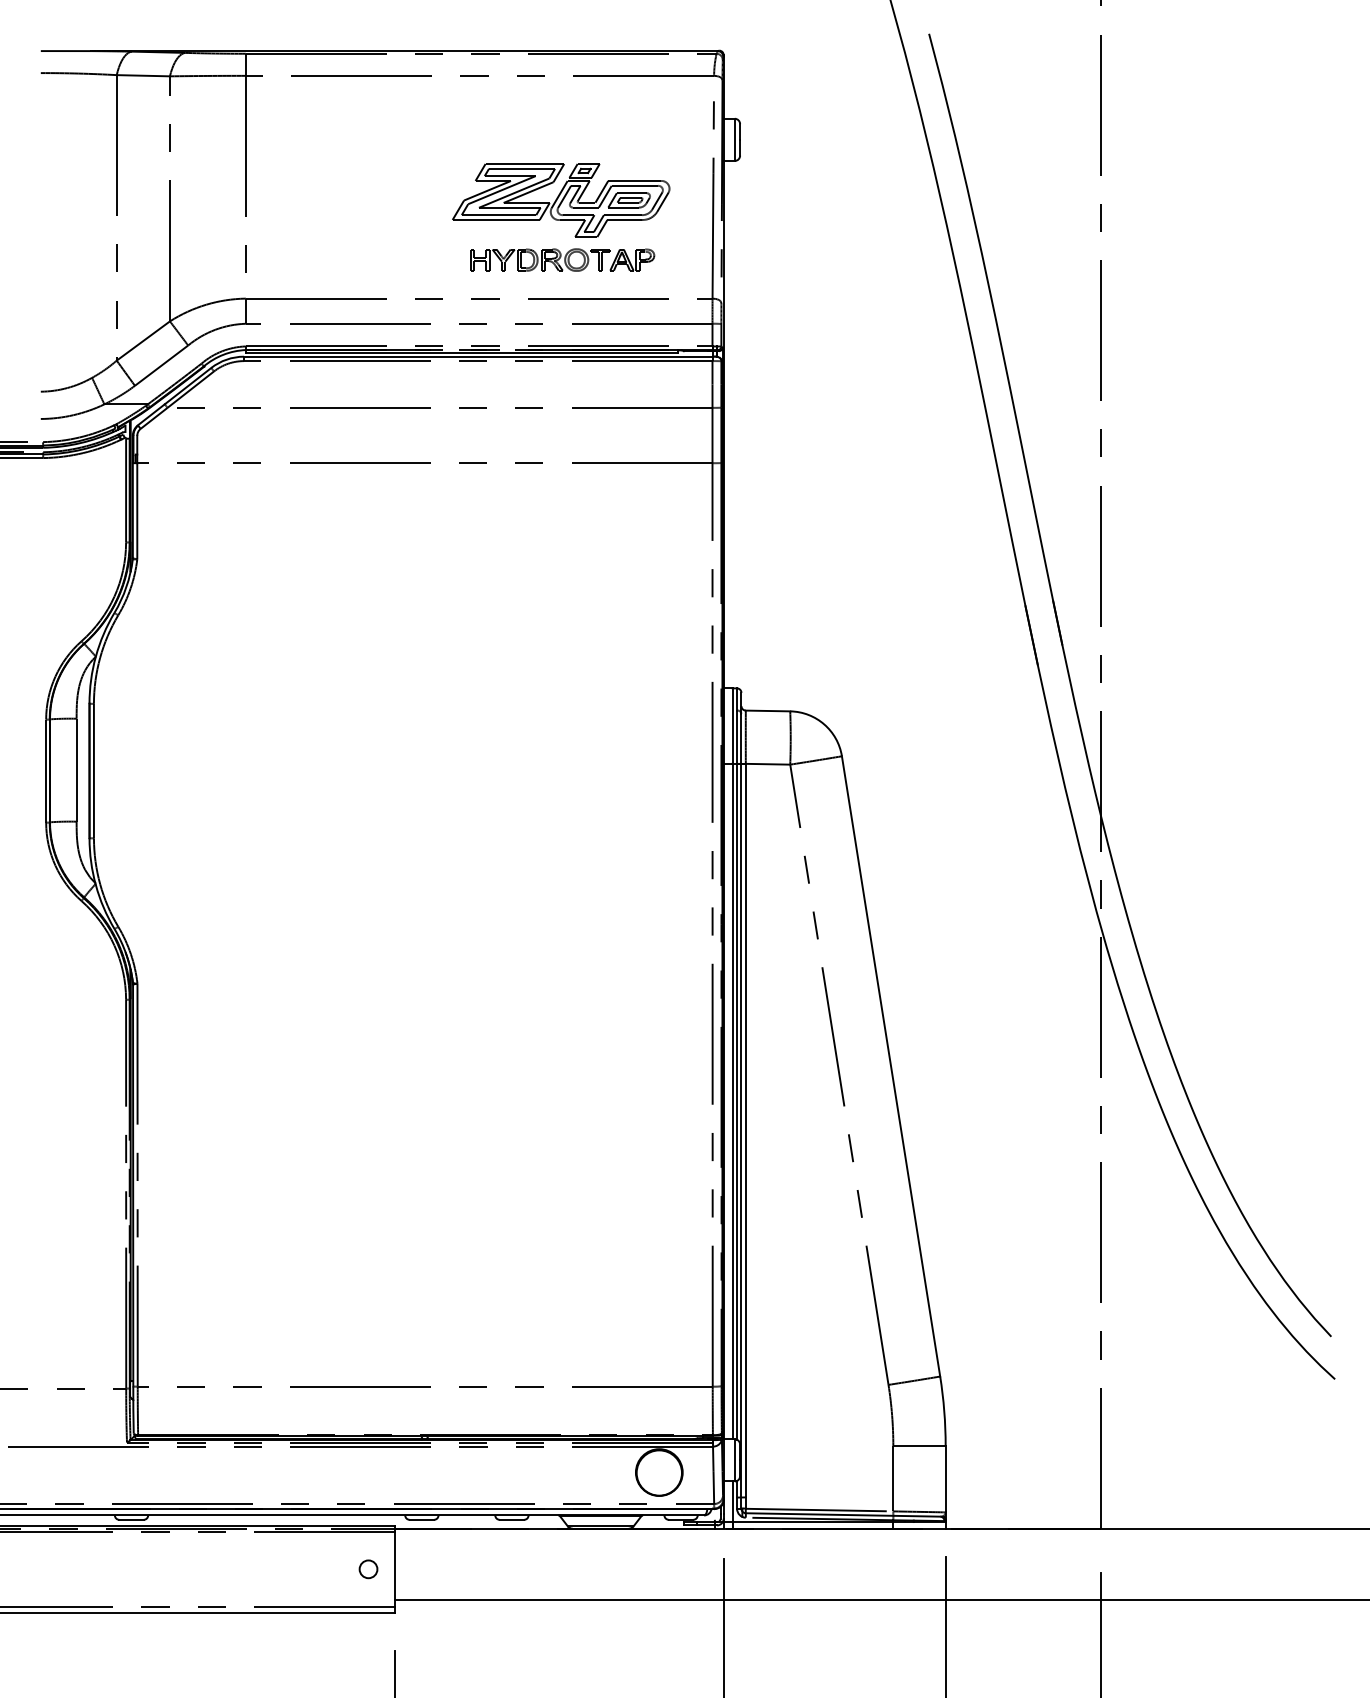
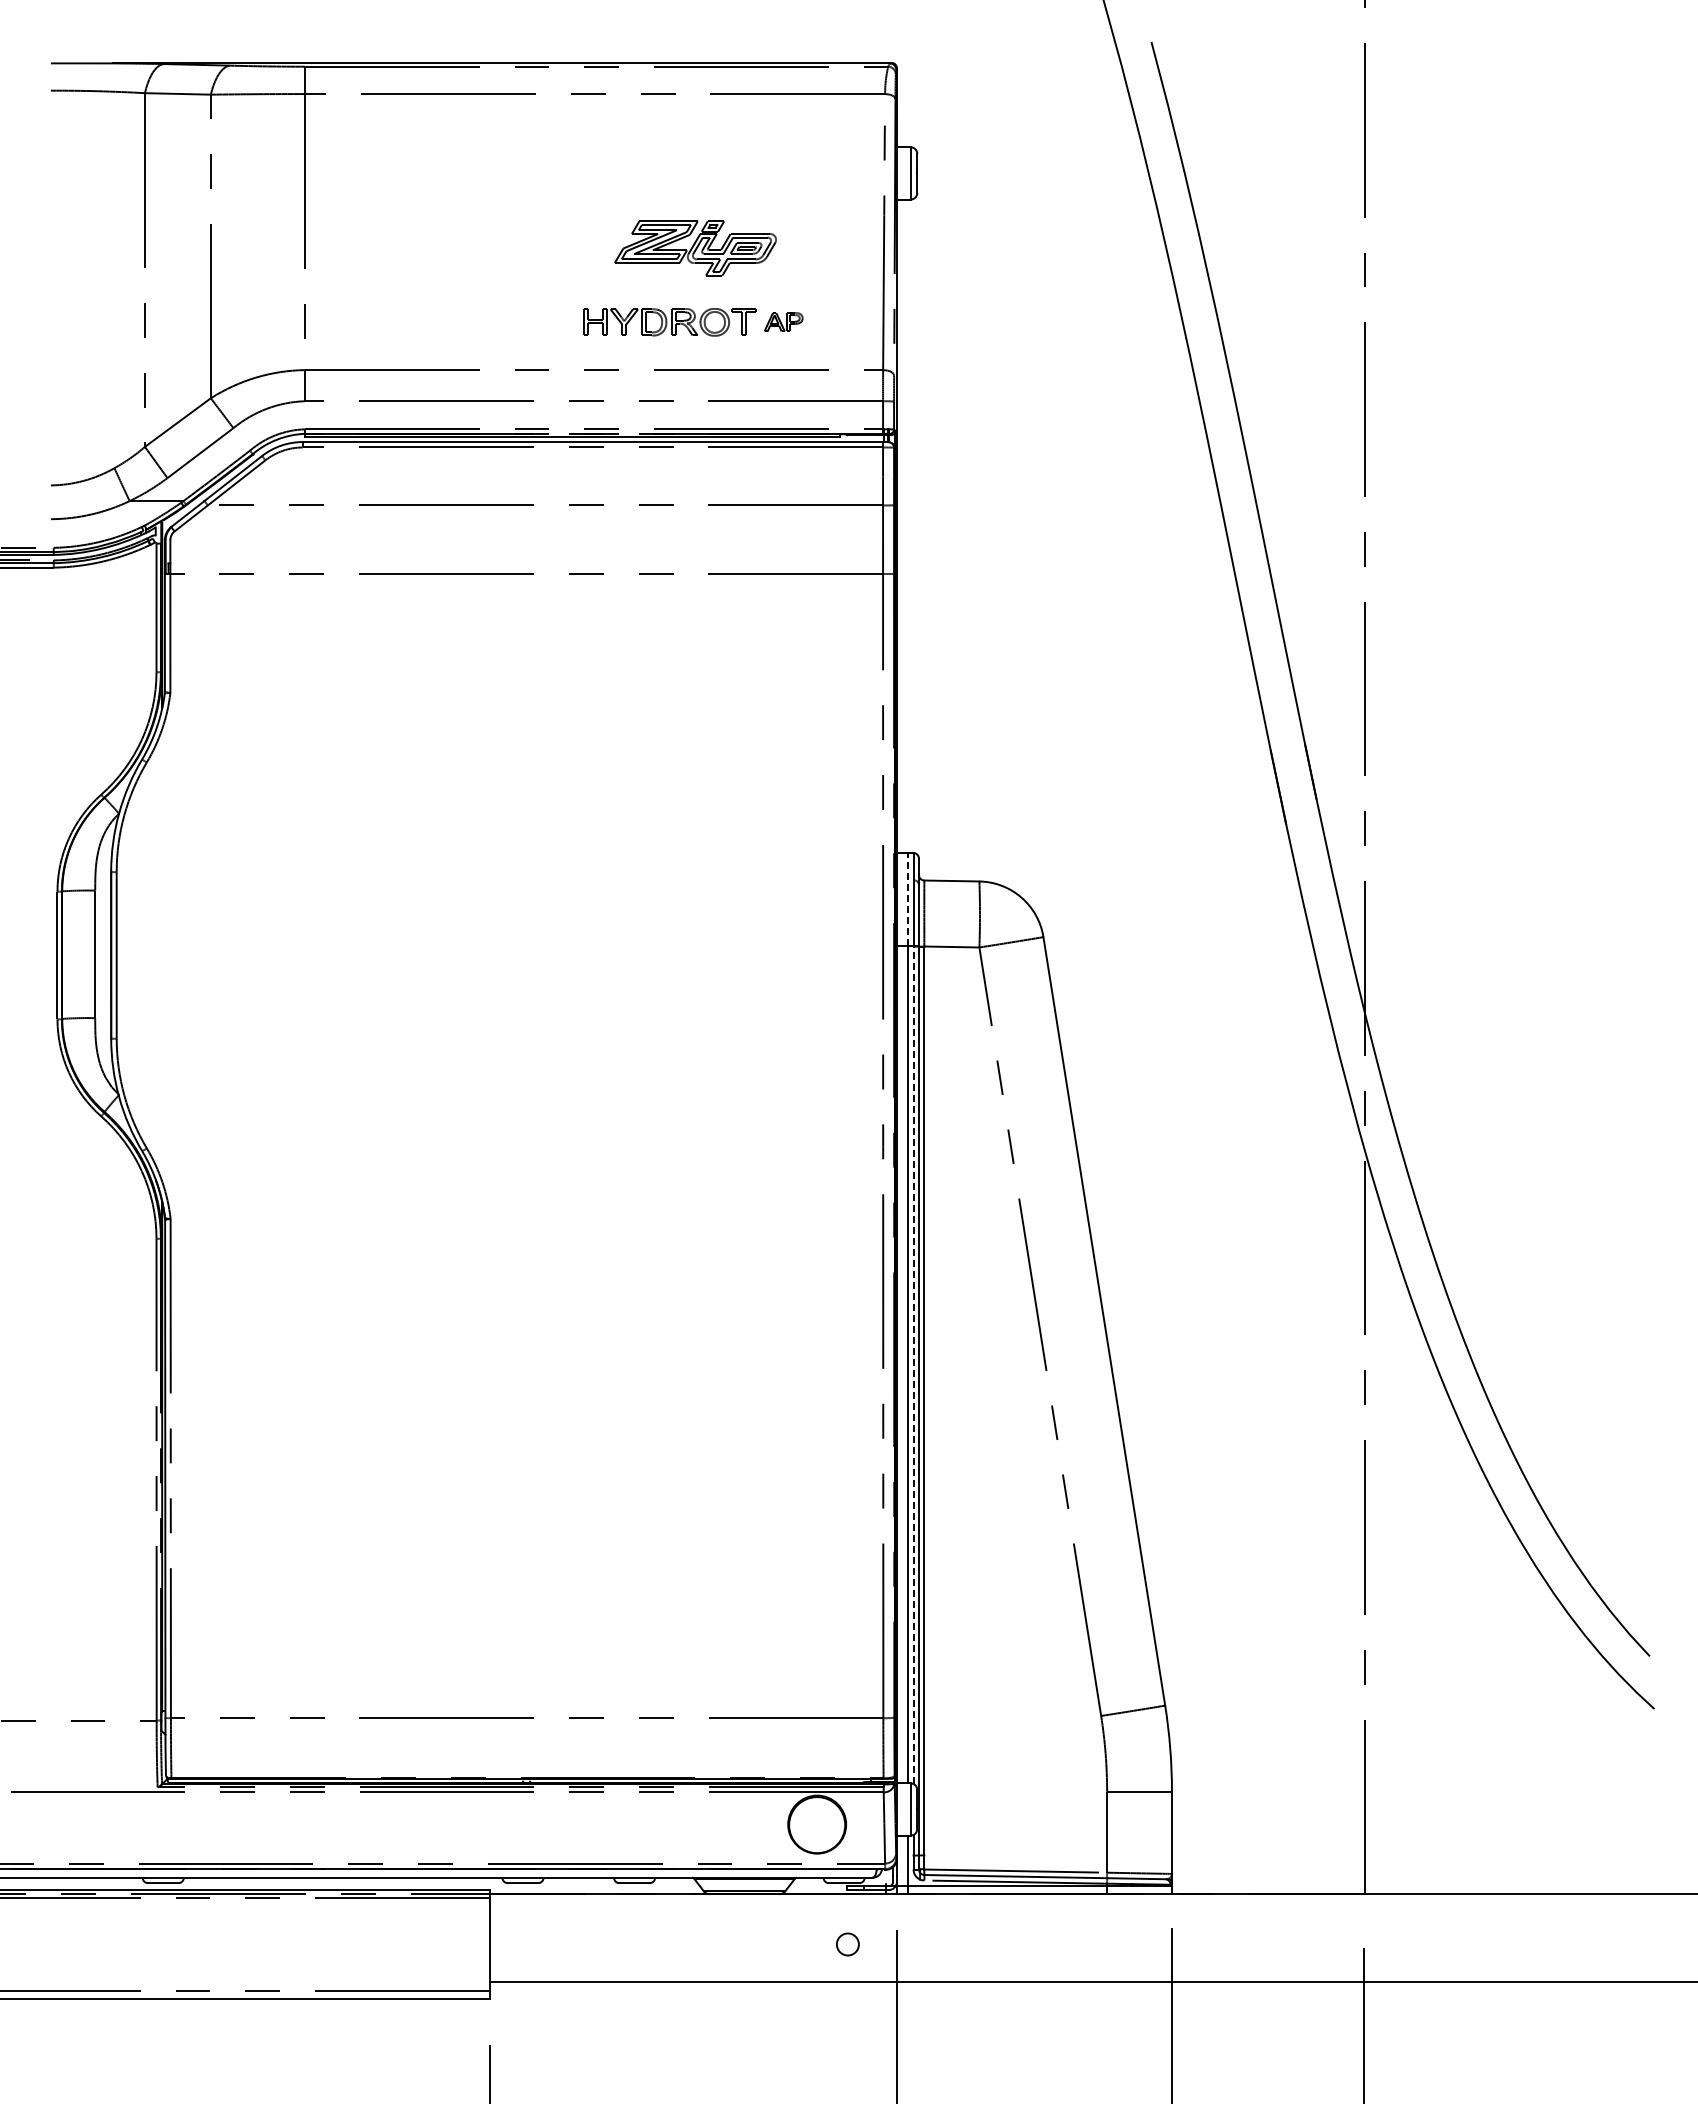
part: (561, 200) -> (695, 248), size x0.6
part: (632, 259) -> (783, 321), size x0.7
line: (732, 725) -> (907, 899), solid -> dashed
line: (737, 1102) -> (913, 1365), solid -> dashed
circle: (368, 1569) -> (847, 1944), moved

